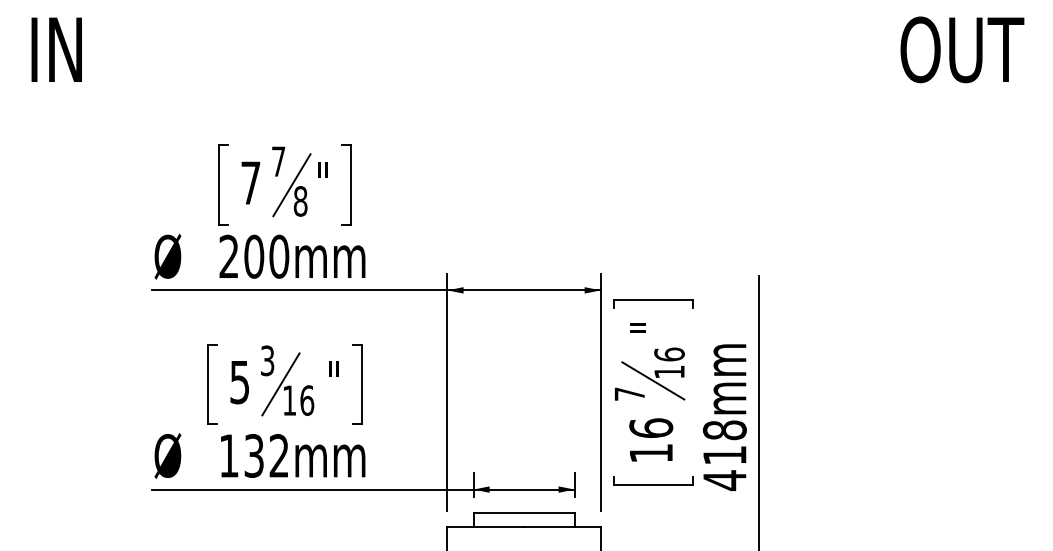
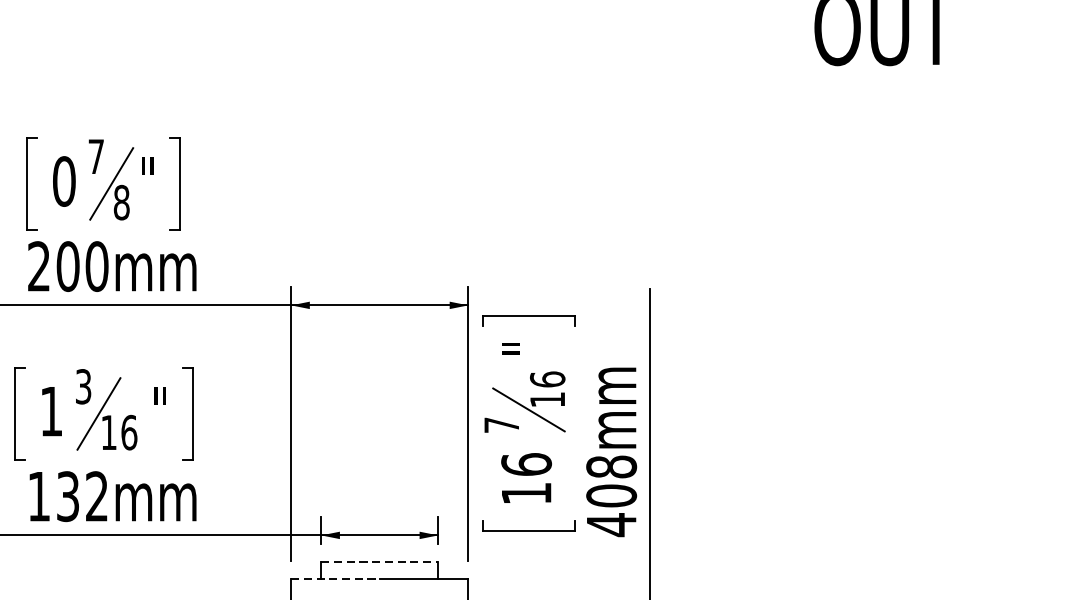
text: (250, 183) -> (63, 181), 7 -> 0
text: (239, 382) -> (51, 411), 5 -> 1
text: (724, 455) -> (611, 496), 418mm -> 408mm
line: (524, 512) -> (380, 561), solid -> dashed
line: (486, 527) -> (336, 579), solid -> dashed

